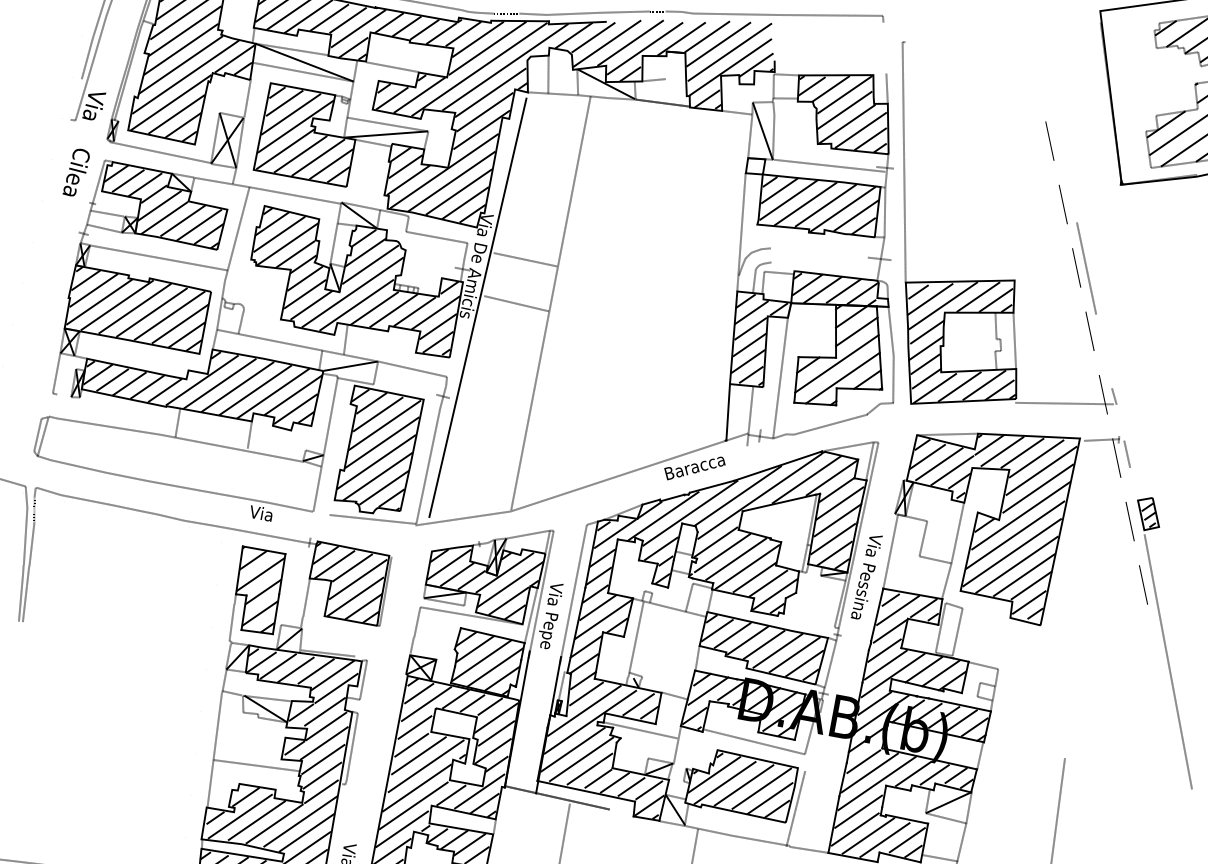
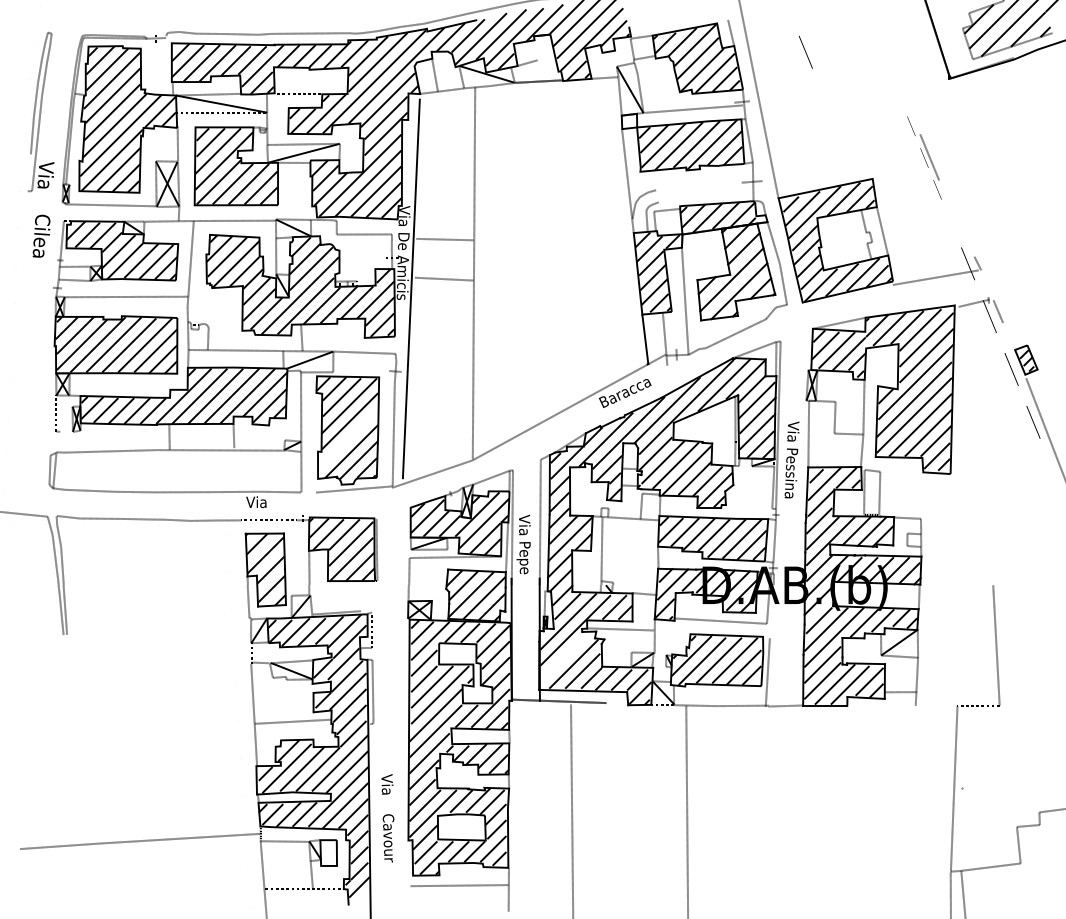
line: (1049, 141) -> (805, 52), moved
part: (1076, 267) -> (924, 157), size x0.6
line: (375, 461) -> (347, 438), removed
line: (572, 748) -> (564, 656), removed

